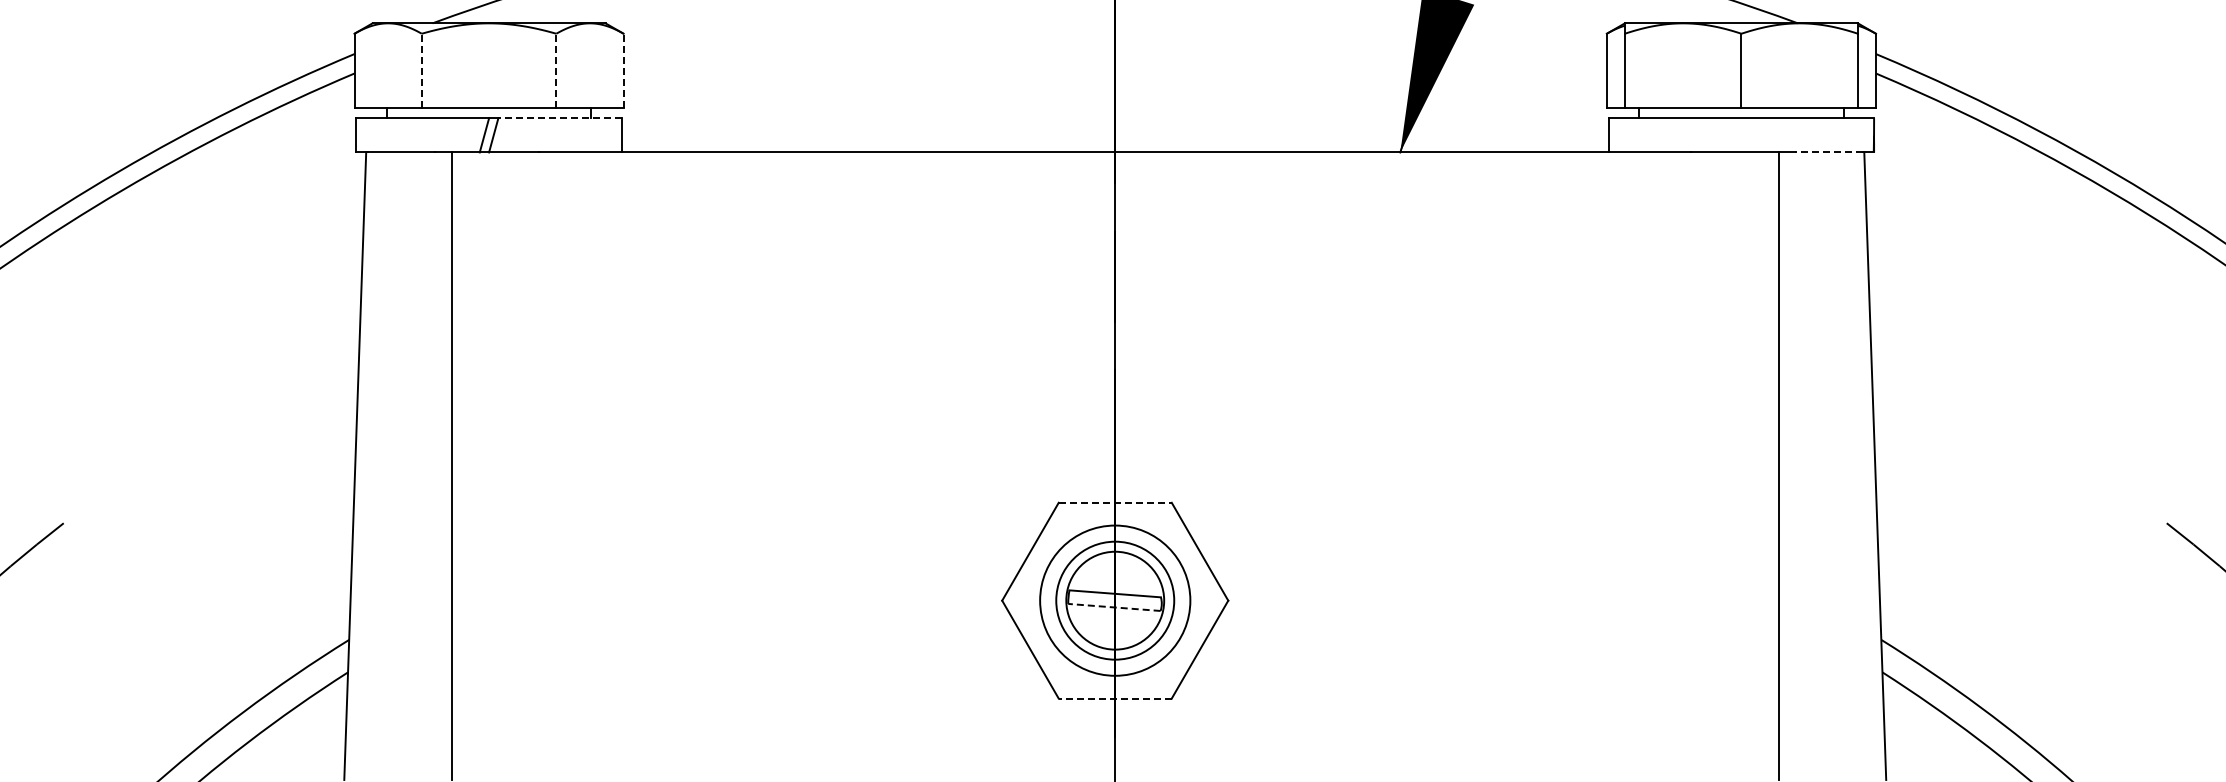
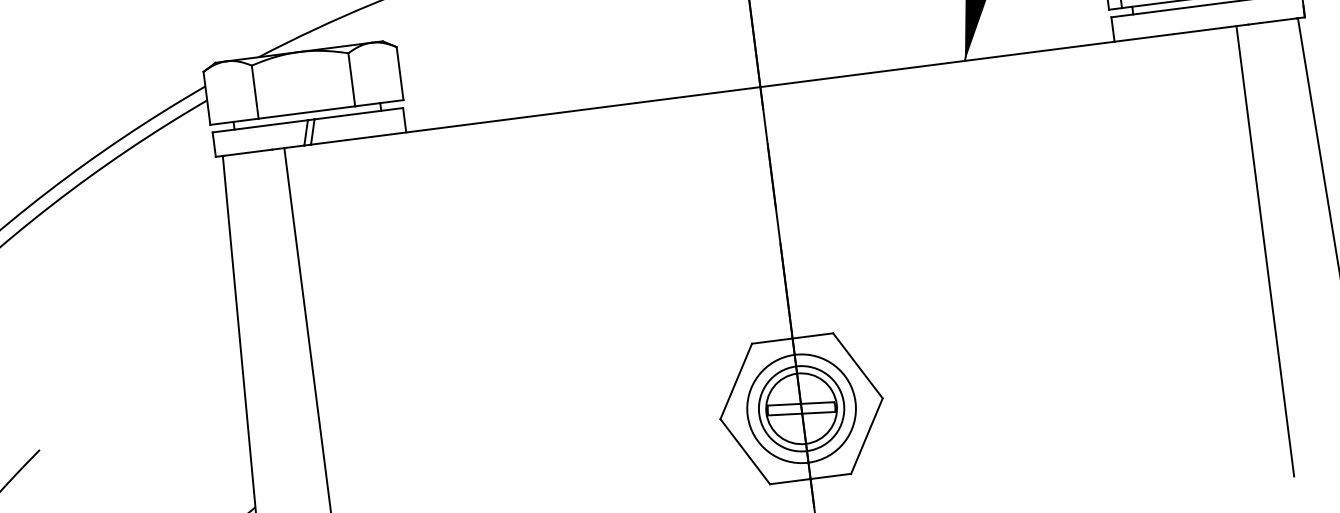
line: (421, 70) -> (255, 92), dashed -> solid
line: (556, 70) -> (351, 79), dashed -> solid
line: (623, 70) -> (399, 73), dashed -> solid
line: (560, 118) -> (359, 113), dashed -> solid
line: (1829, 152) -> (1272, 21), dashed -> solid
line: (1115, 502) -> (792, 338), dashed -> solid
line: (1113, 607) -> (800, 413), dashed -> solid
line: (1115, 698) -> (810, 478), dashed -> solid

